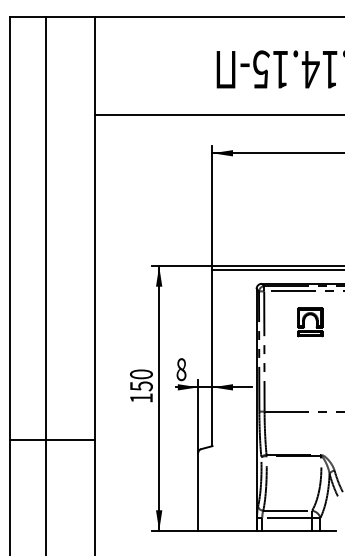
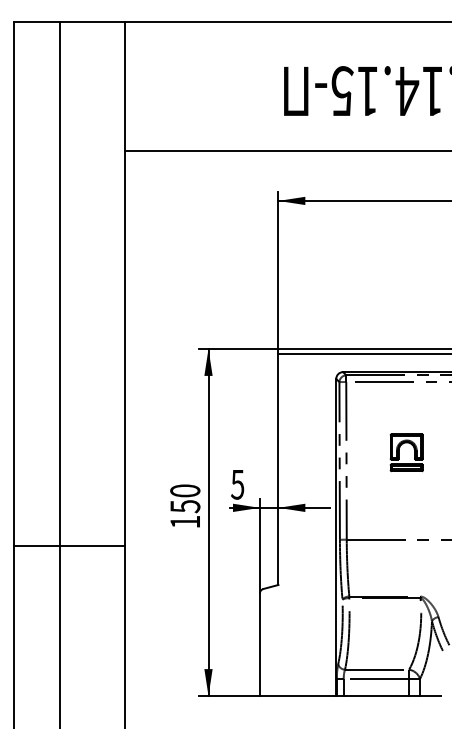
part: (310, 322) -> (406, 453), moved
text: (181, 369) -> (237, 484), 8 -> 5
line: (52, 440) -> (68, 546), moved

